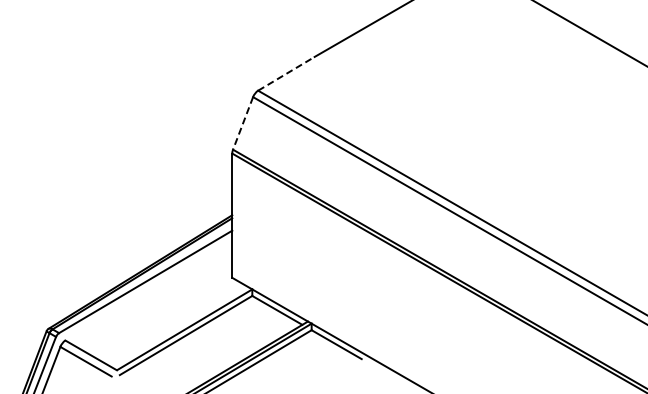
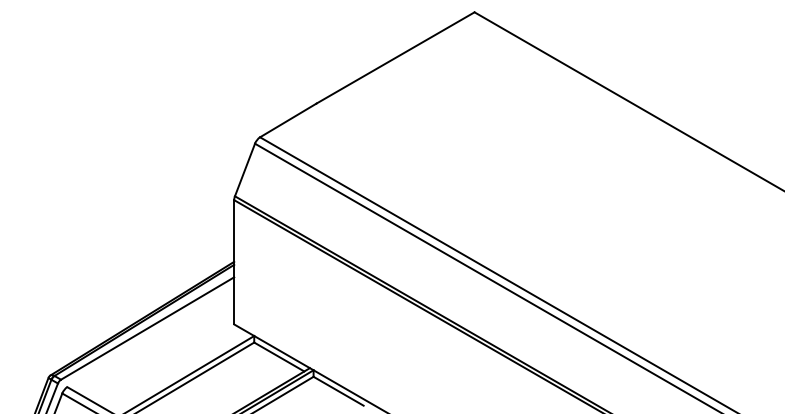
line: (286, 73) -> (288, 120), dashed -> solid
line: (242, 123) -> (244, 170), dashed -> solid

